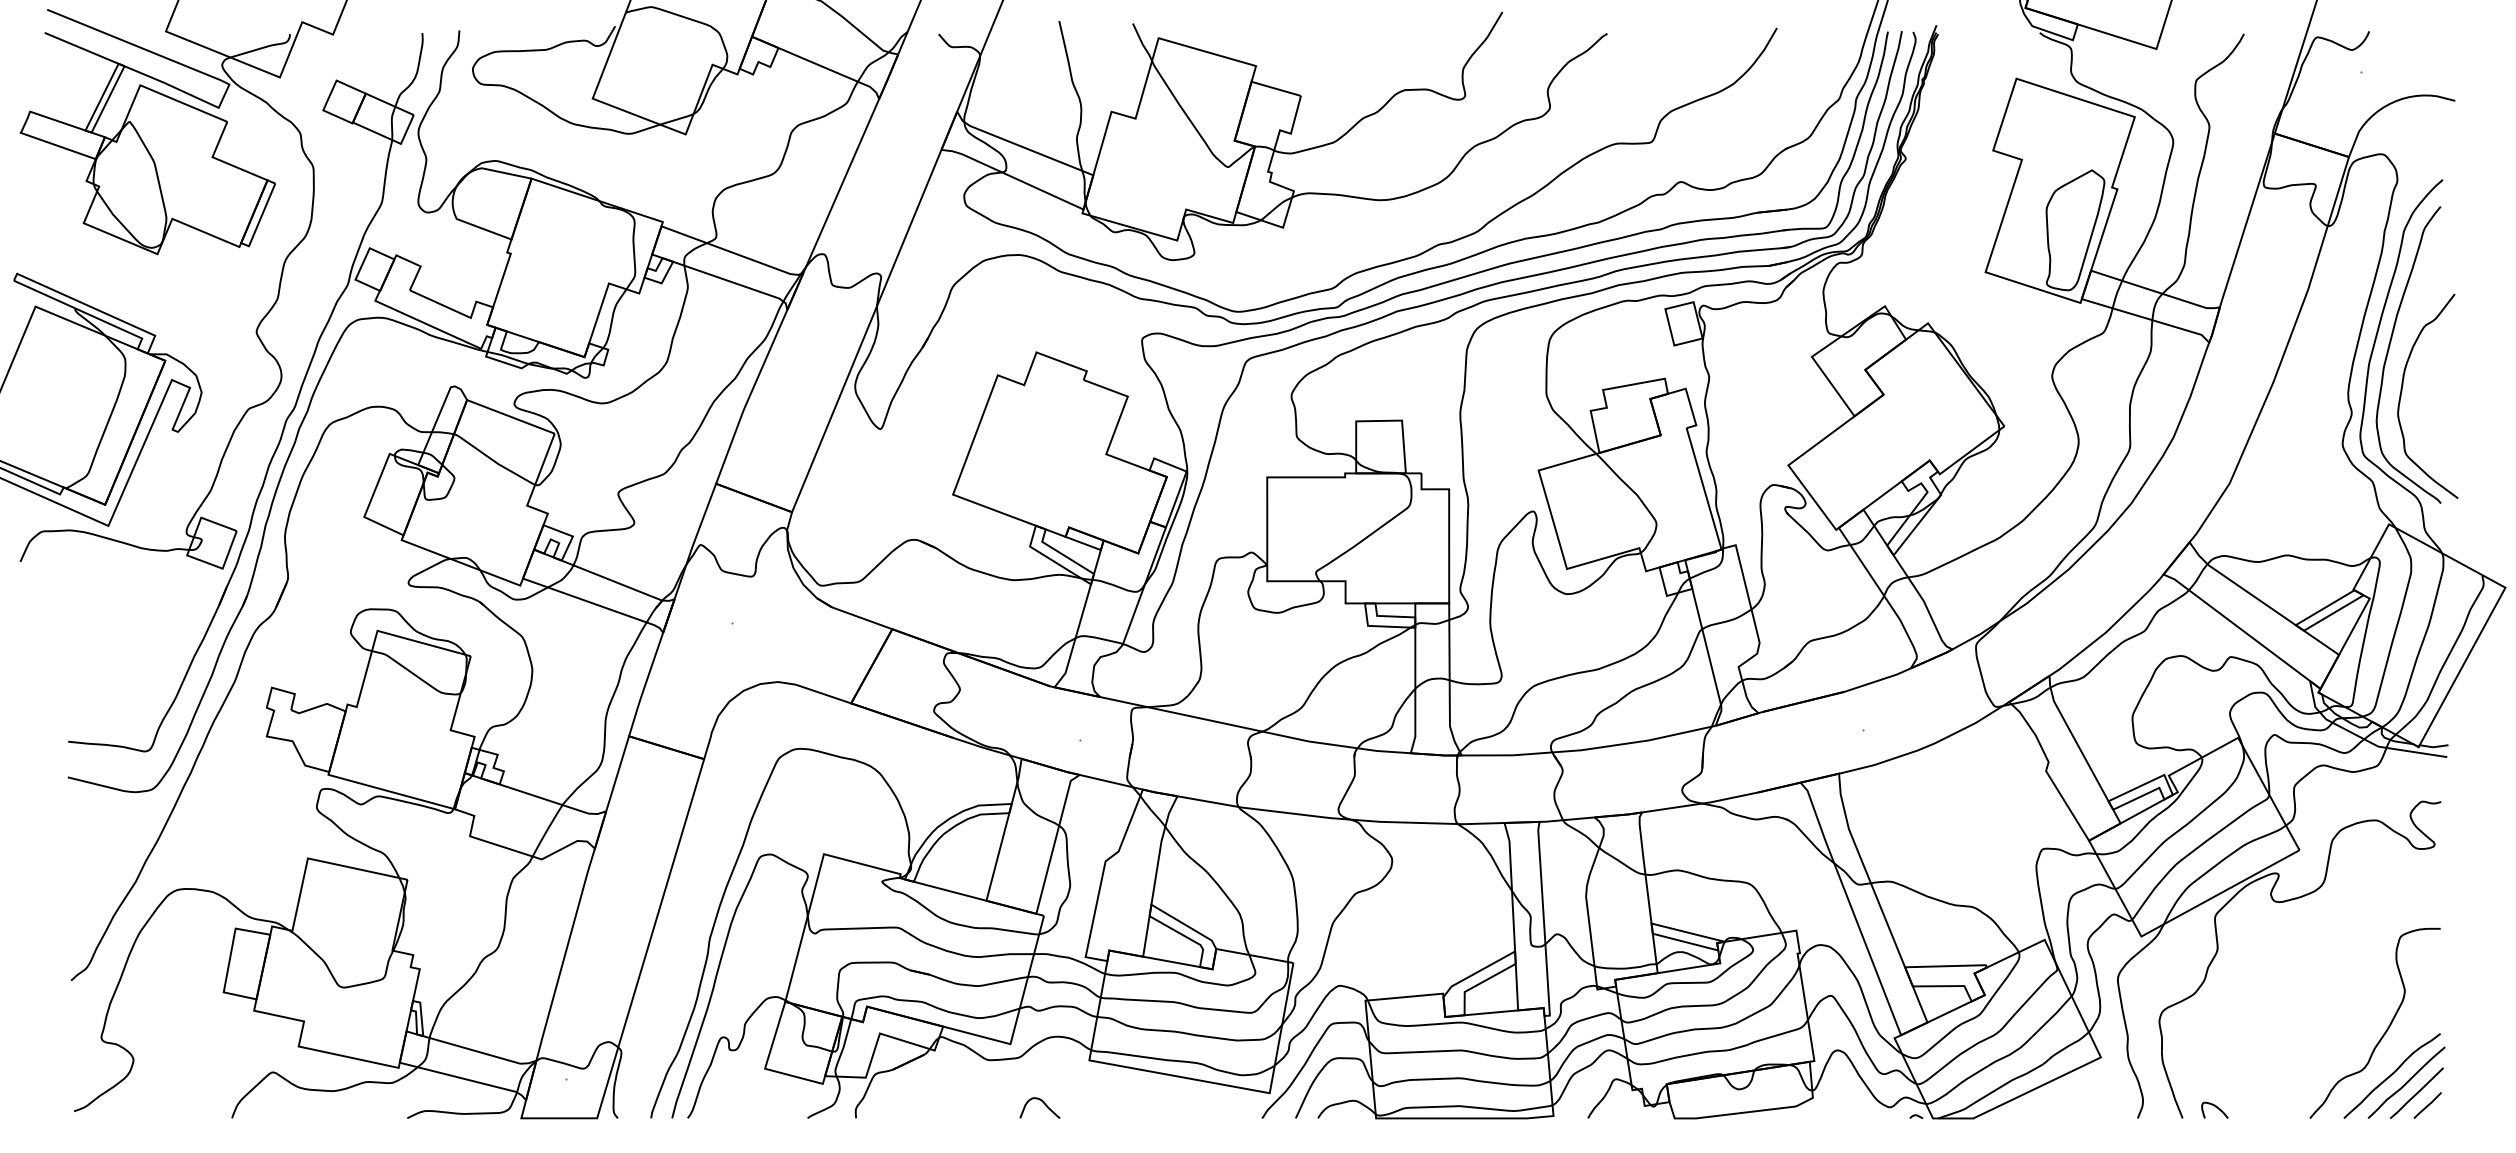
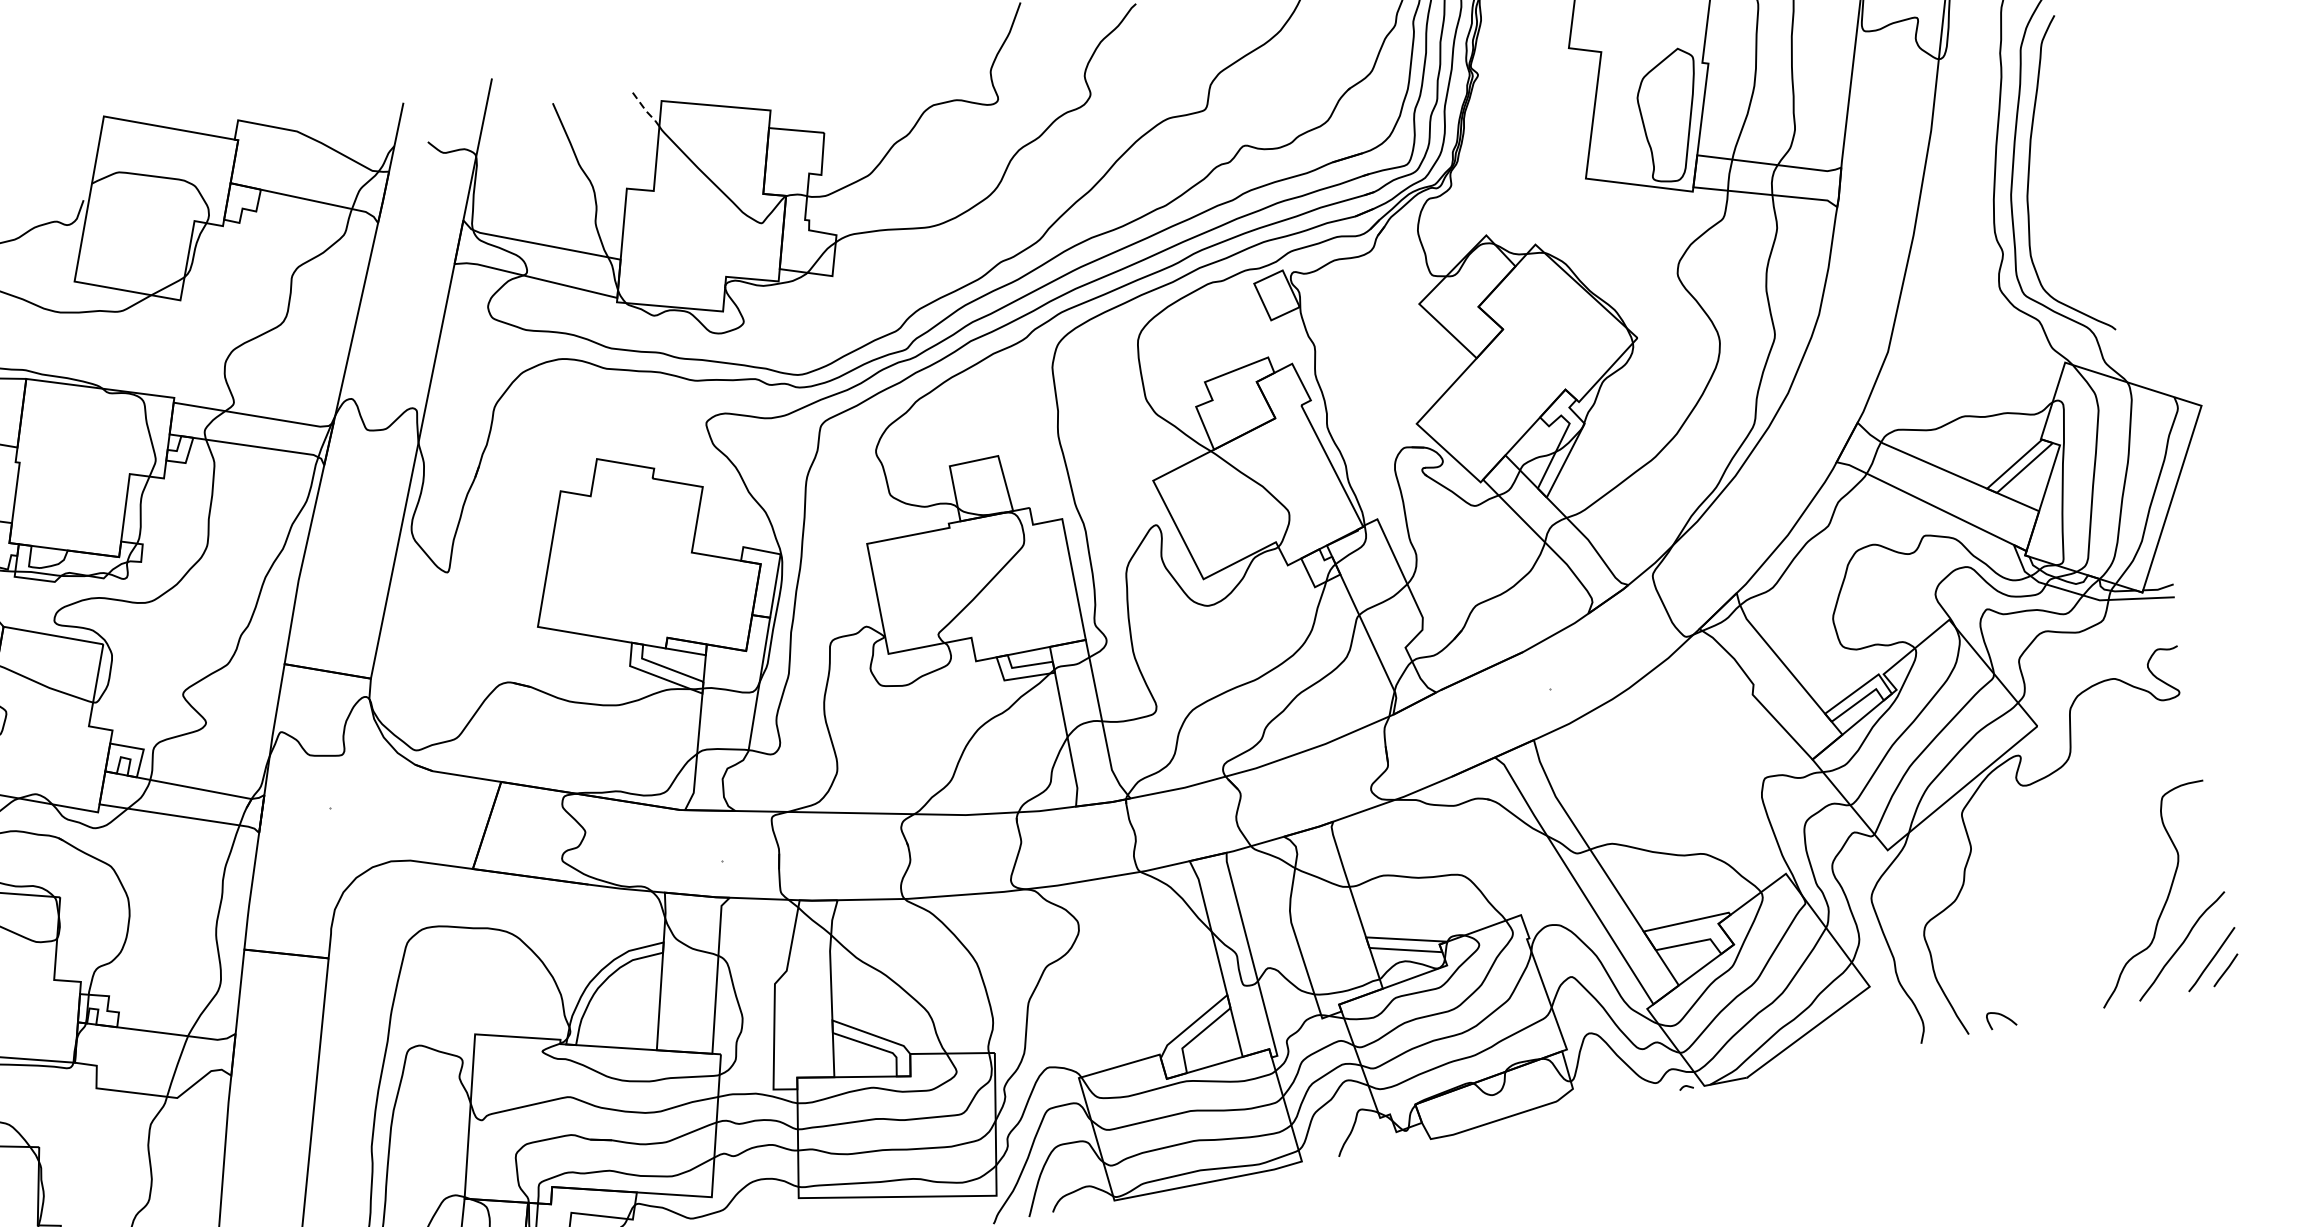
line: (1142, 43) -> (645, 109), solid -> dashed
curve: (2402, 391) -> (2052, 219), removed
curve: (2406, 1082) -> (2198, 950), removed

